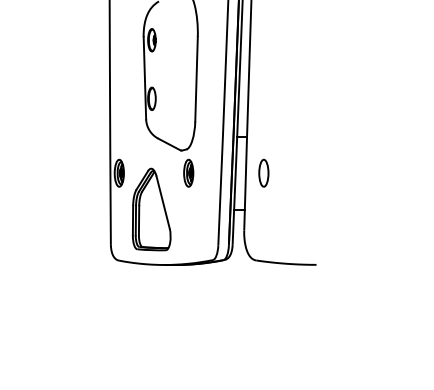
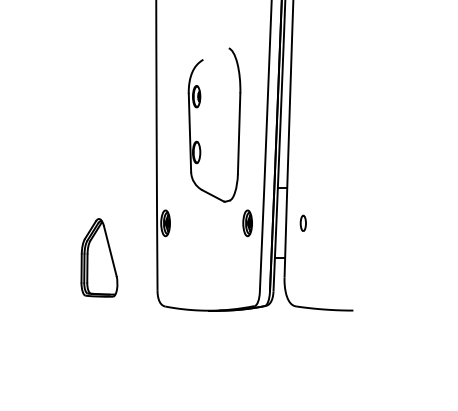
part: (188, 173) -> (247, 223), moved
part: (264, 173) -> (303, 223), size x0.6
part: (151, 209) -> (99, 257), moved

